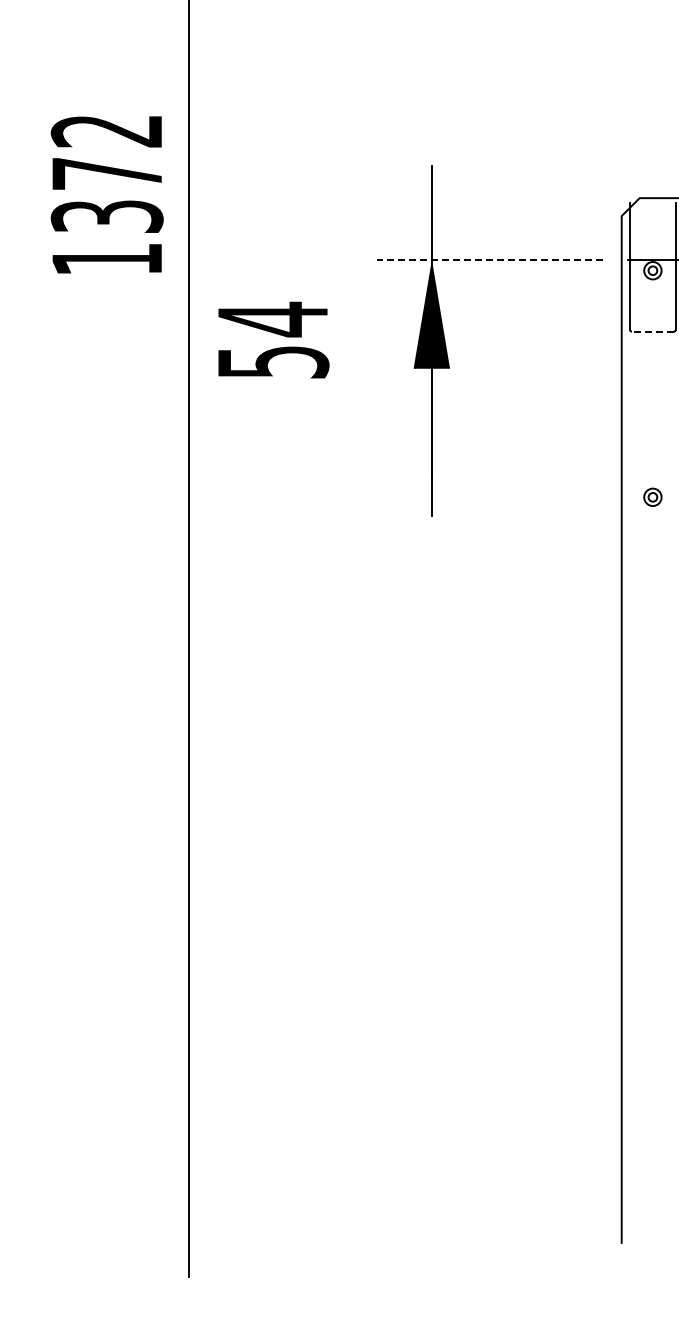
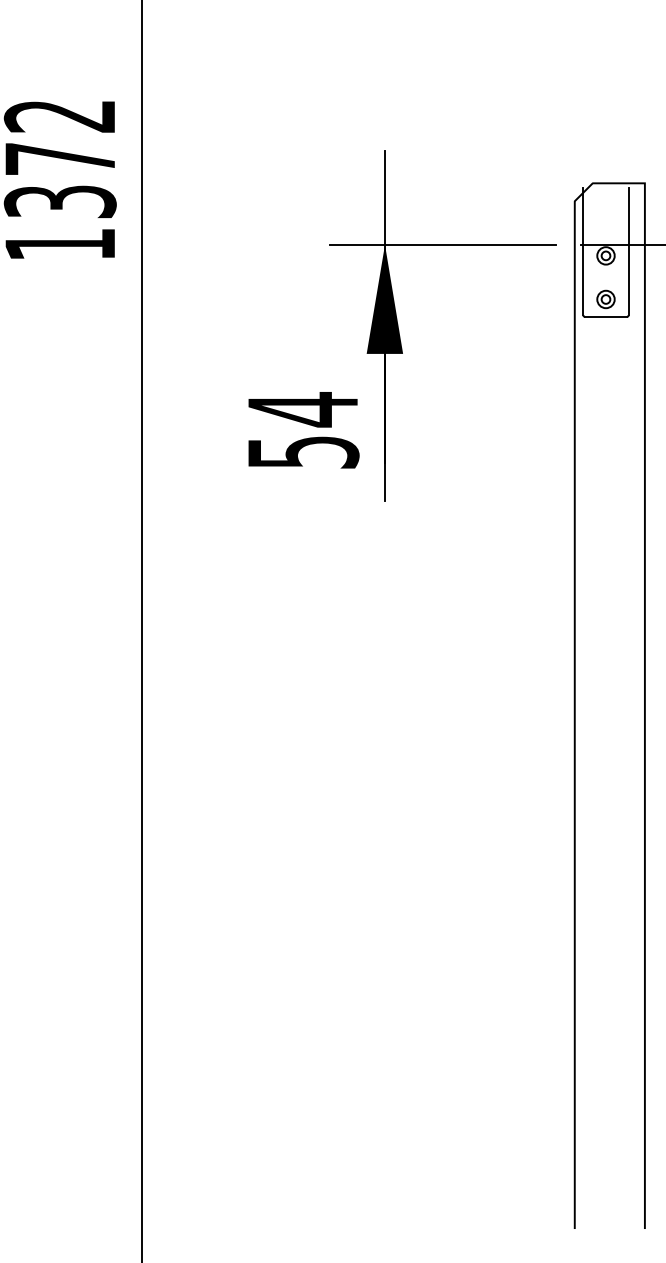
line: (490, 259) -> (443, 244), dashed -> solid
line: (652, 331) -> (605, 316), dashed -> solid
text: (273, 339) -> (303, 429), moved
part: (652, 496) -> (605, 298), moved

